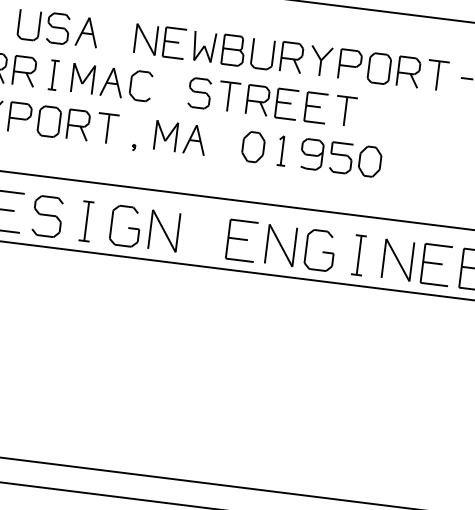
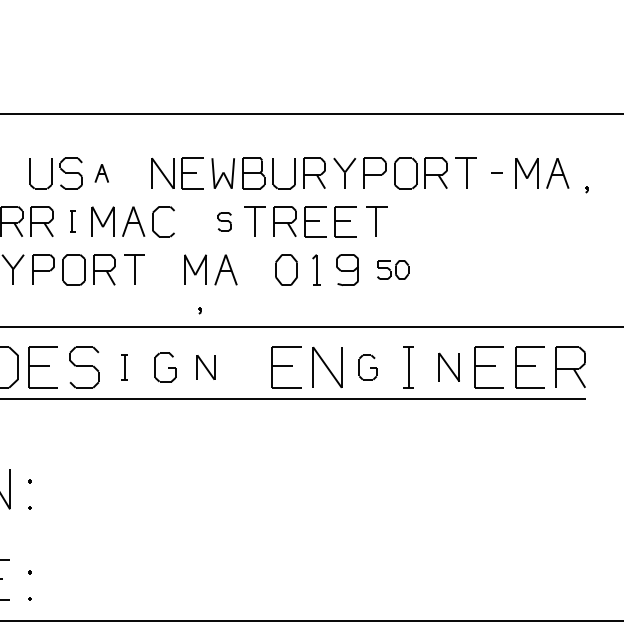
part: (87, 32) -> (101, 173), size x0.6
part: (53, 74) -> (72, 221), size x0.7
part: (199, 93) -> (224, 221), size x0.6
part: (133, 147) -> (199, 310), moved
part: (355, 159) -> (392, 269), size x0.6
part: (86, 221) -> (124, 367), size x0.6
part: (125, 226) -> (165, 367), size x0.7
part: (163, 231) -> (205, 367), size x0.6
part: (319, 250) -> (367, 367), size x0.6
part: (398, 259) -> (449, 366), size x0.7

